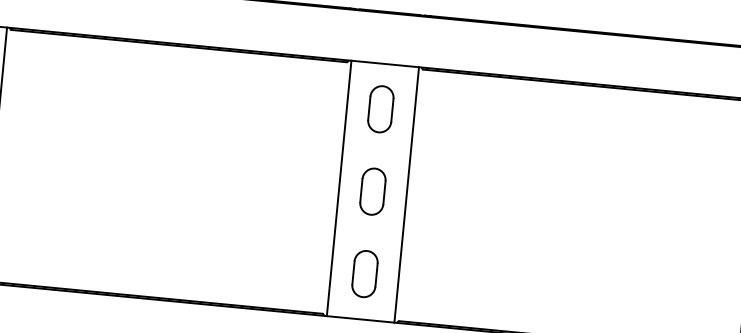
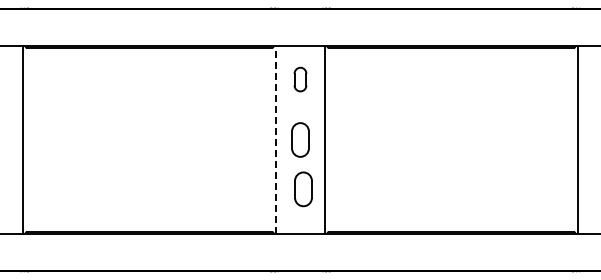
part: (380, 109) -> (300, 79), size x0.7
line: (338, 189) -> (275, 140), solid -> dashed
part: (364, 274) -> (303, 189), moved

